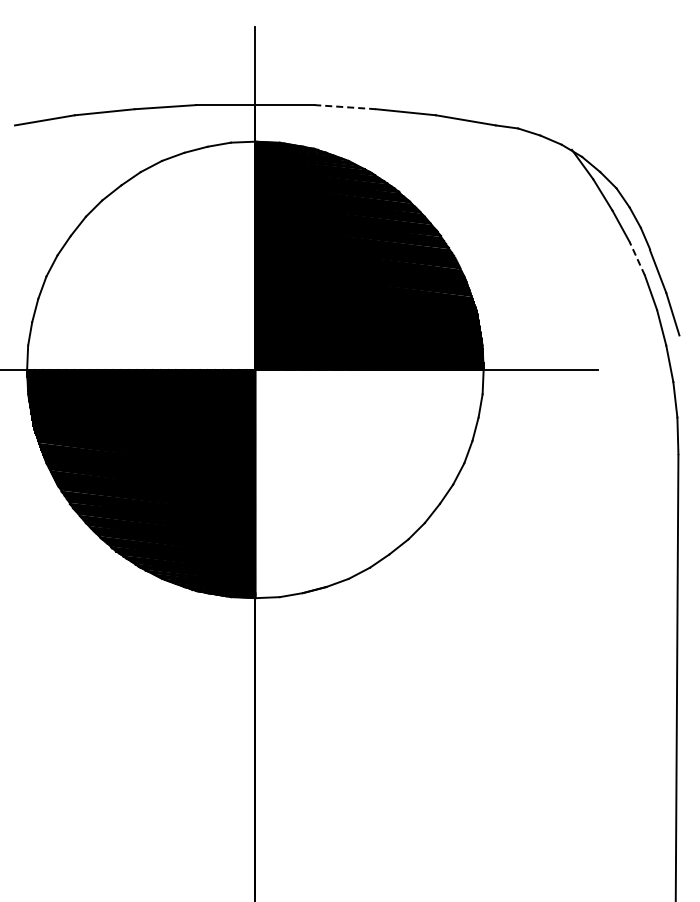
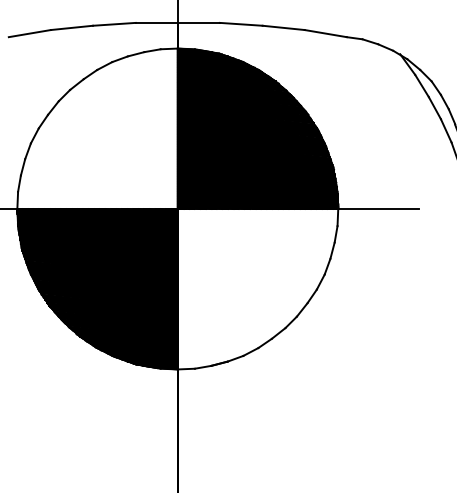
line: (345, 107) -> (241, 24), dashed -> solid
line: (637, 258) -> (446, 130), dashed -> solid

